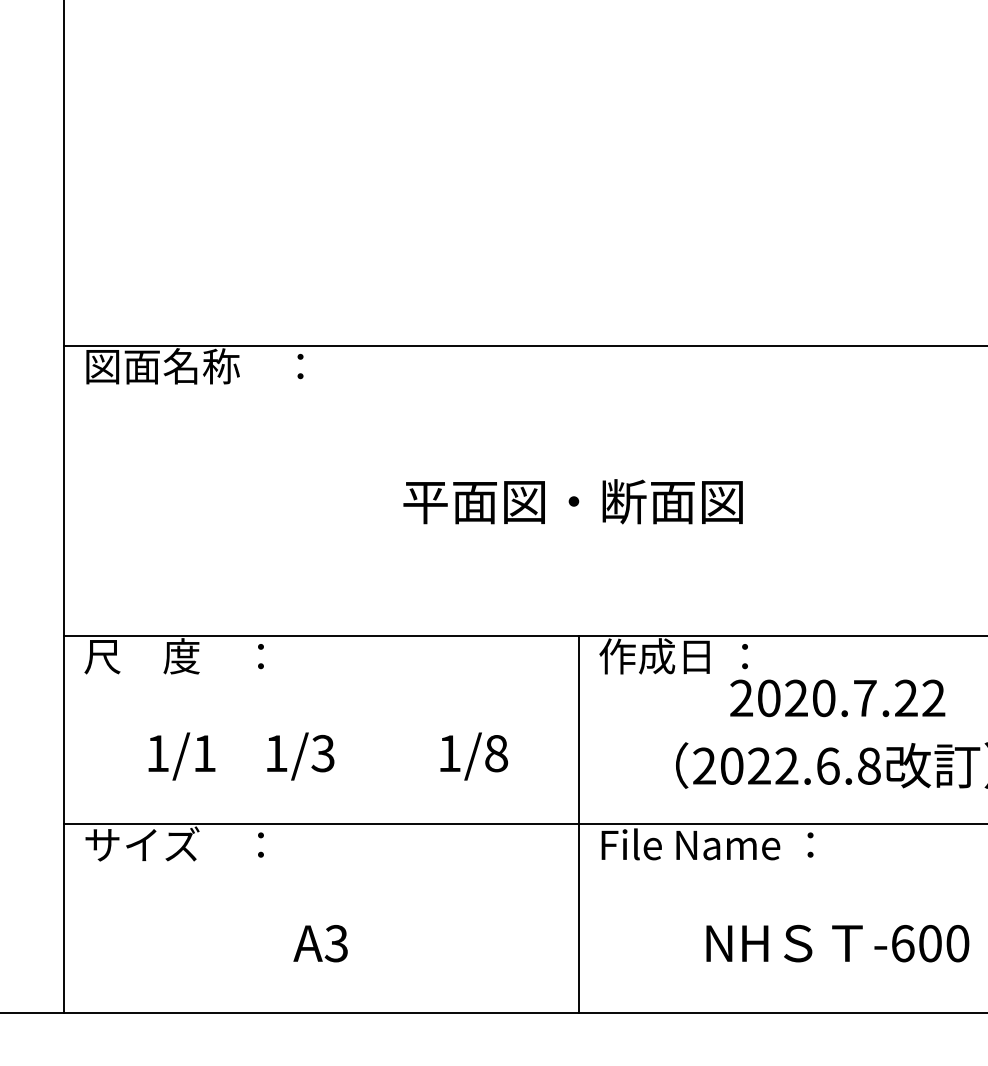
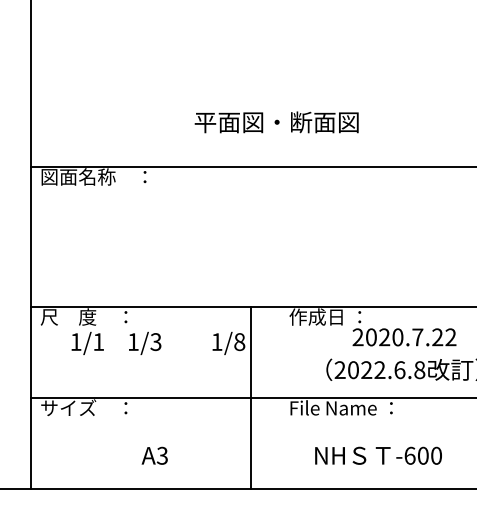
text: (572, 501) -> (276, 122), moved
text: (328, 754) -> (158, 342), moved
line: (578, 824) -> (250, 398), moved
text: (837, 942) -> (378, 455), moved

